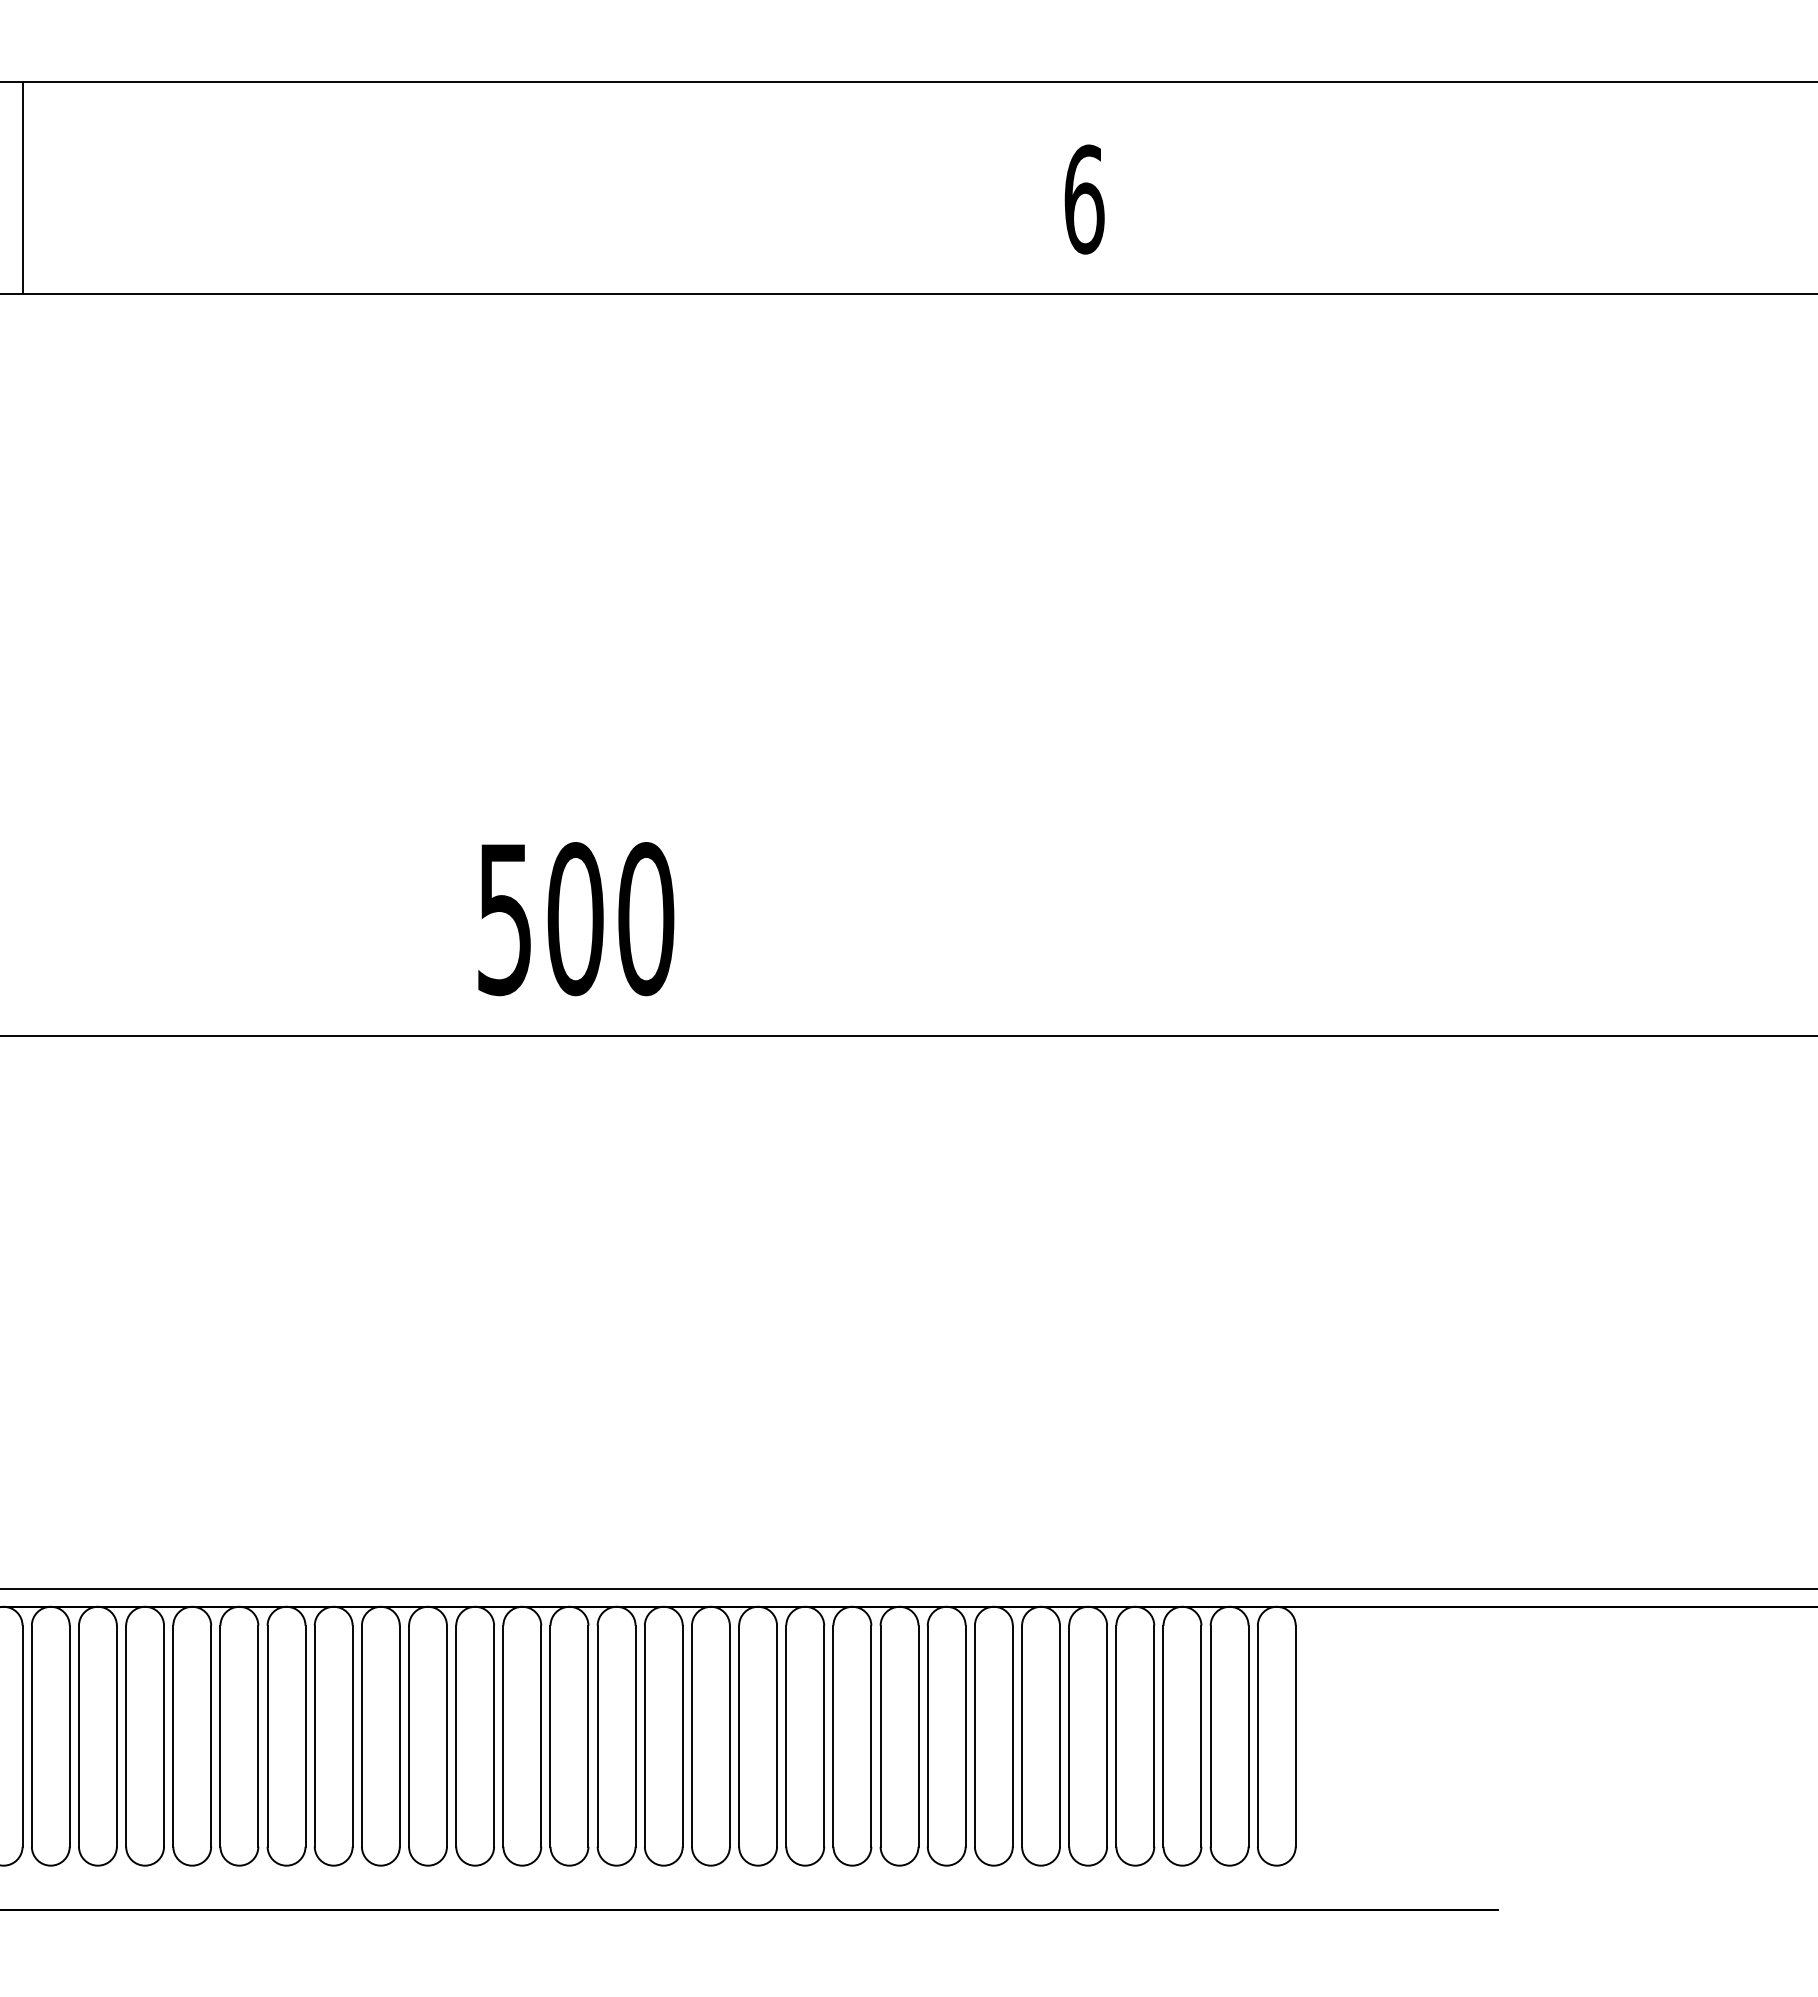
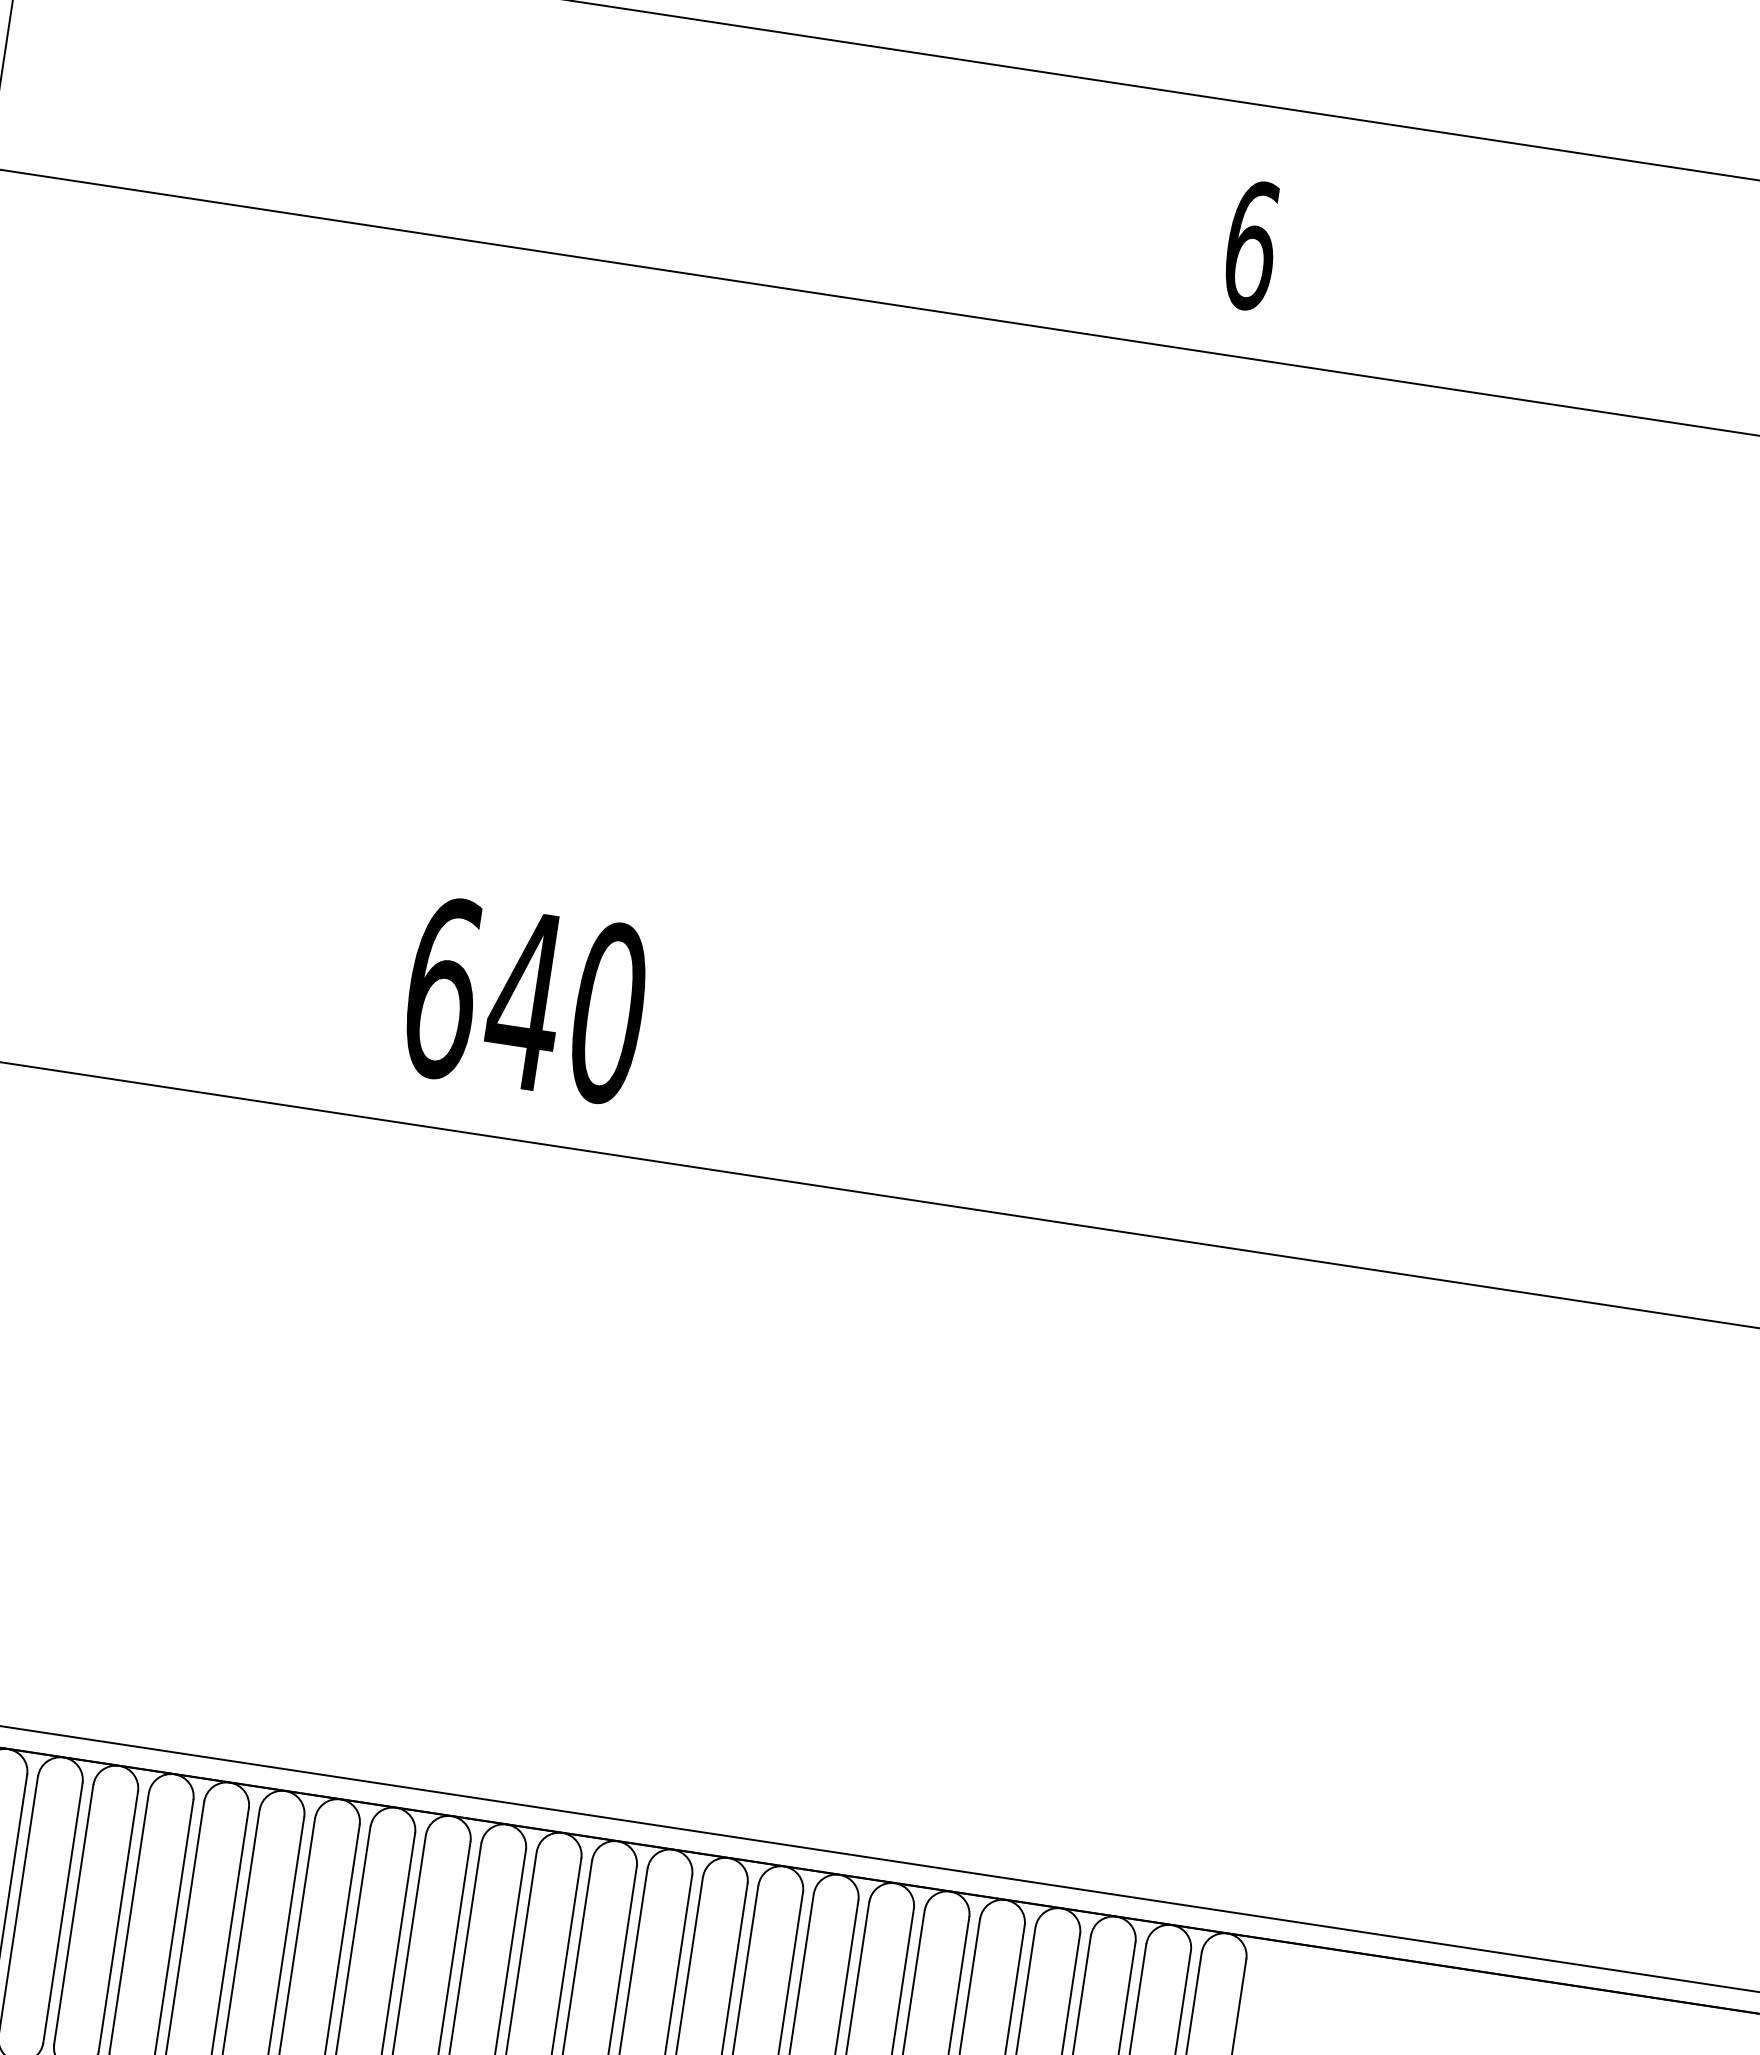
text: (540, 919) -> (484, 994), 500 -> 640

